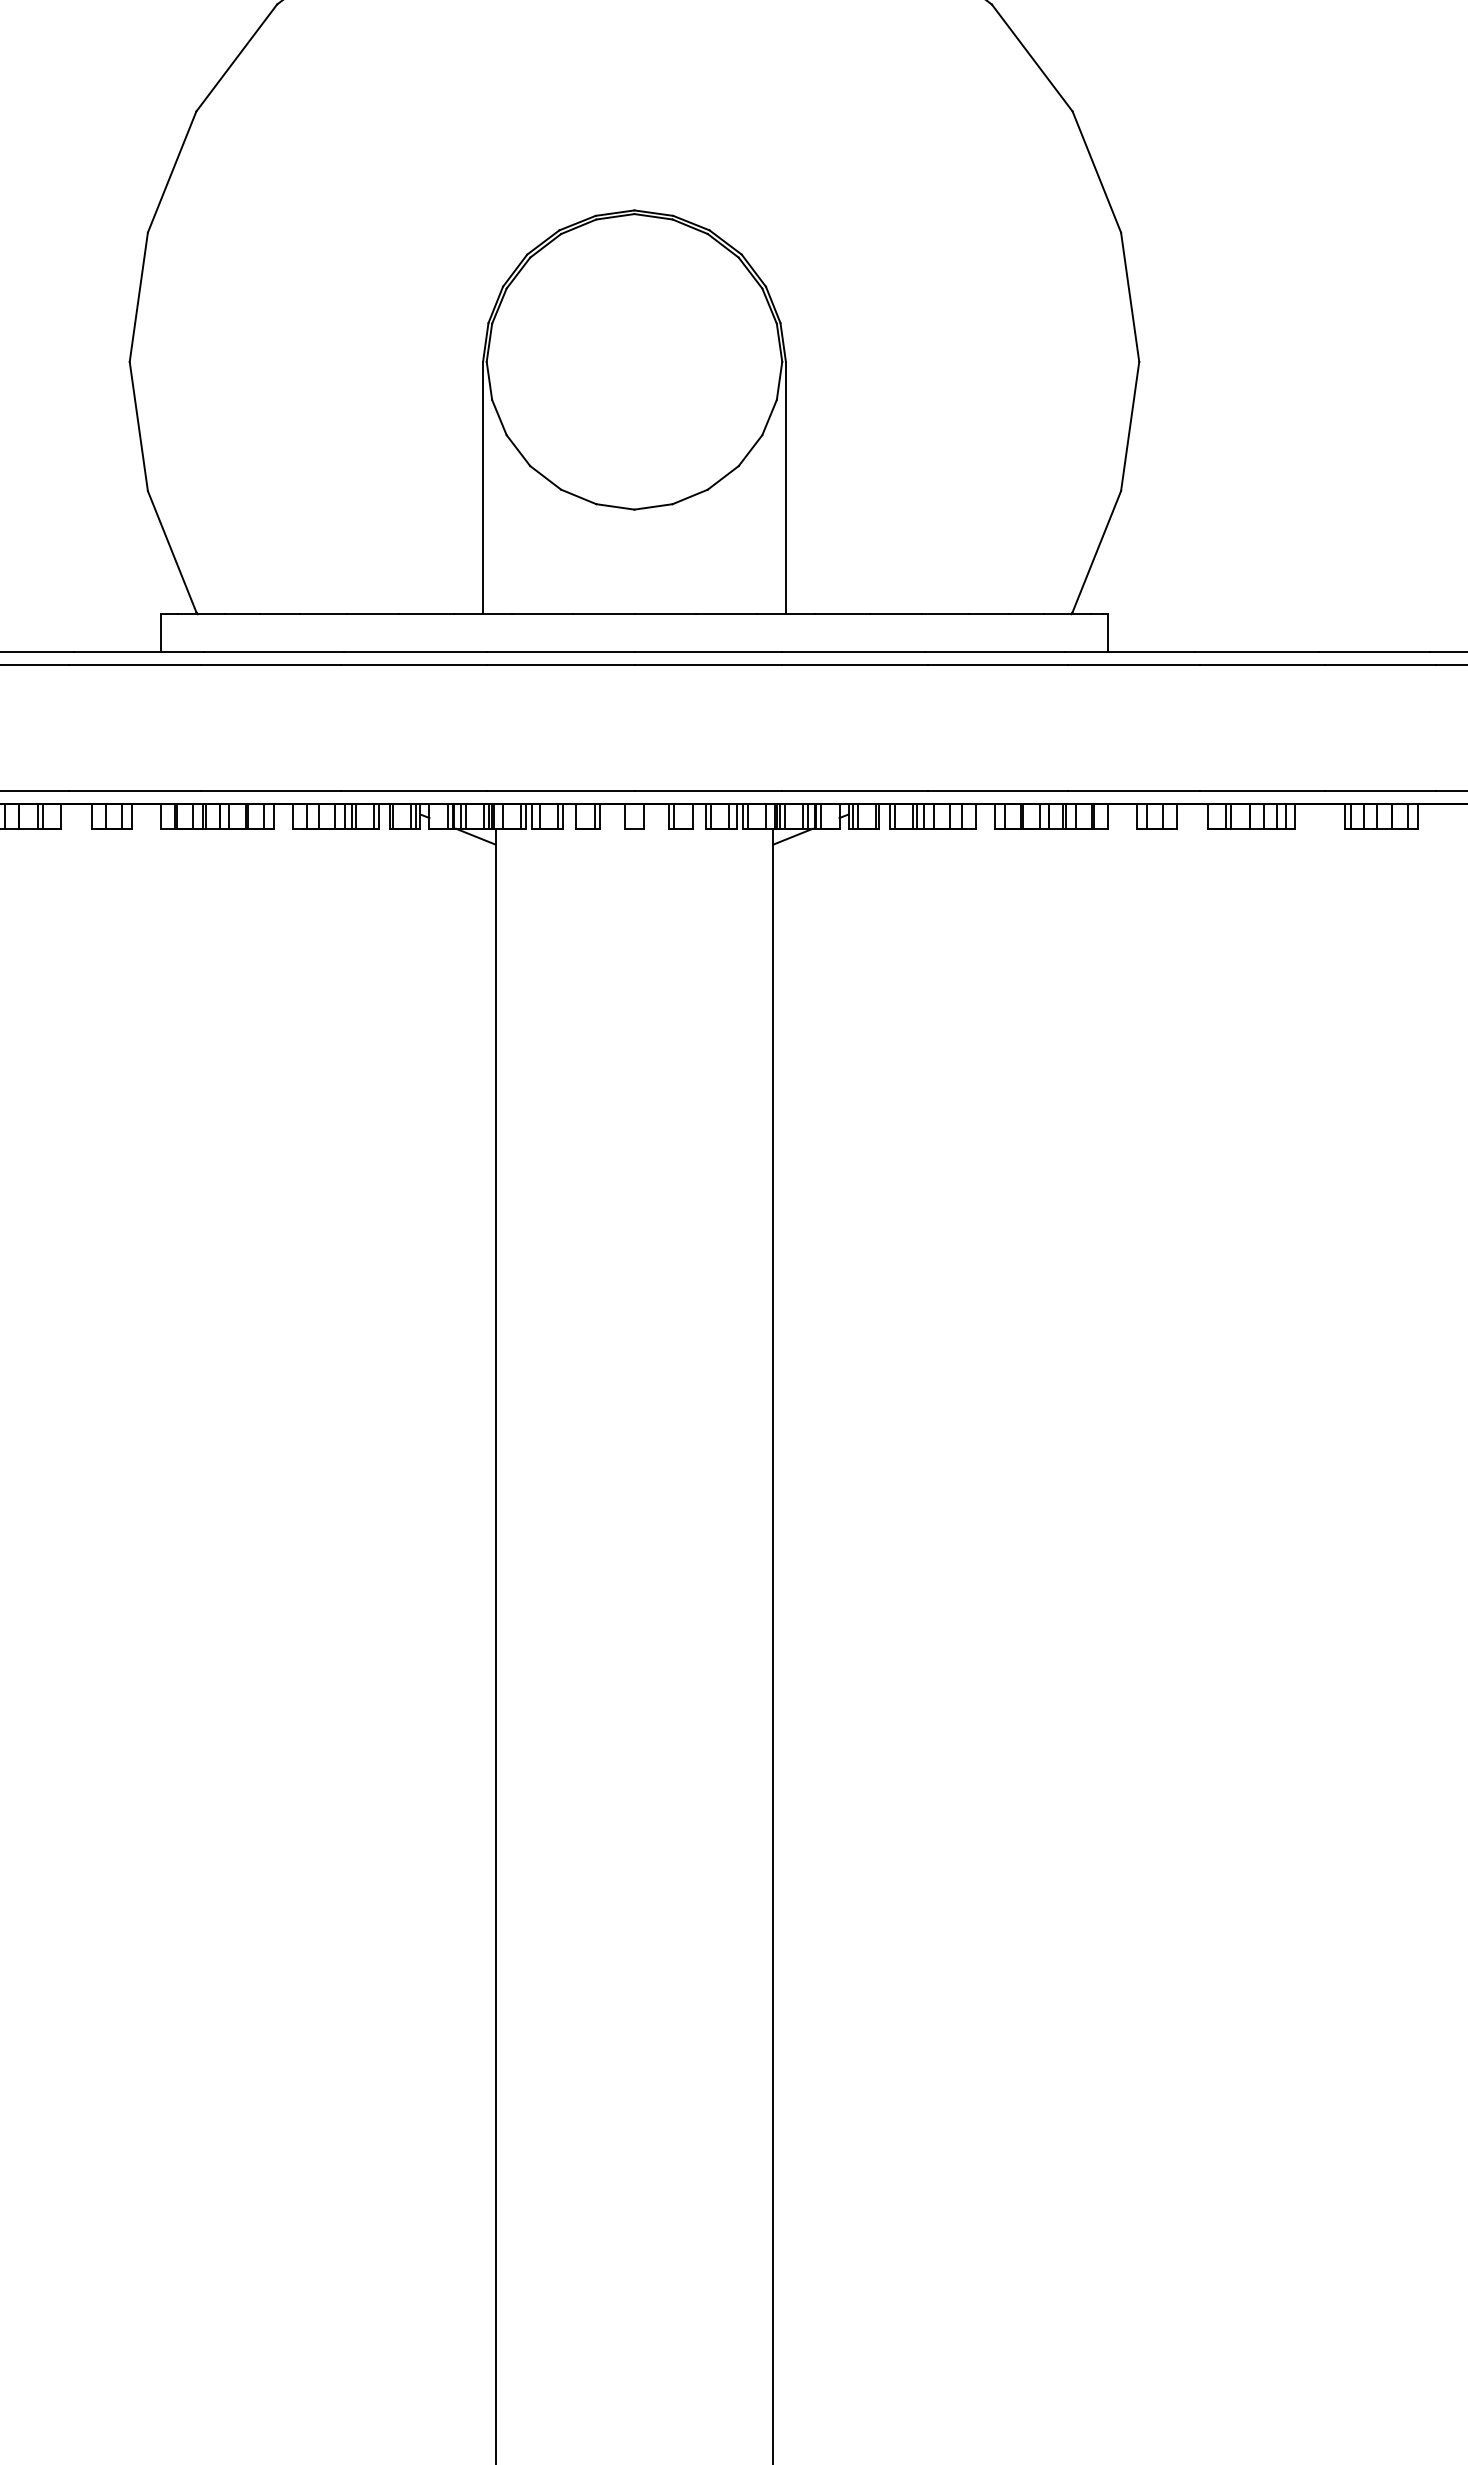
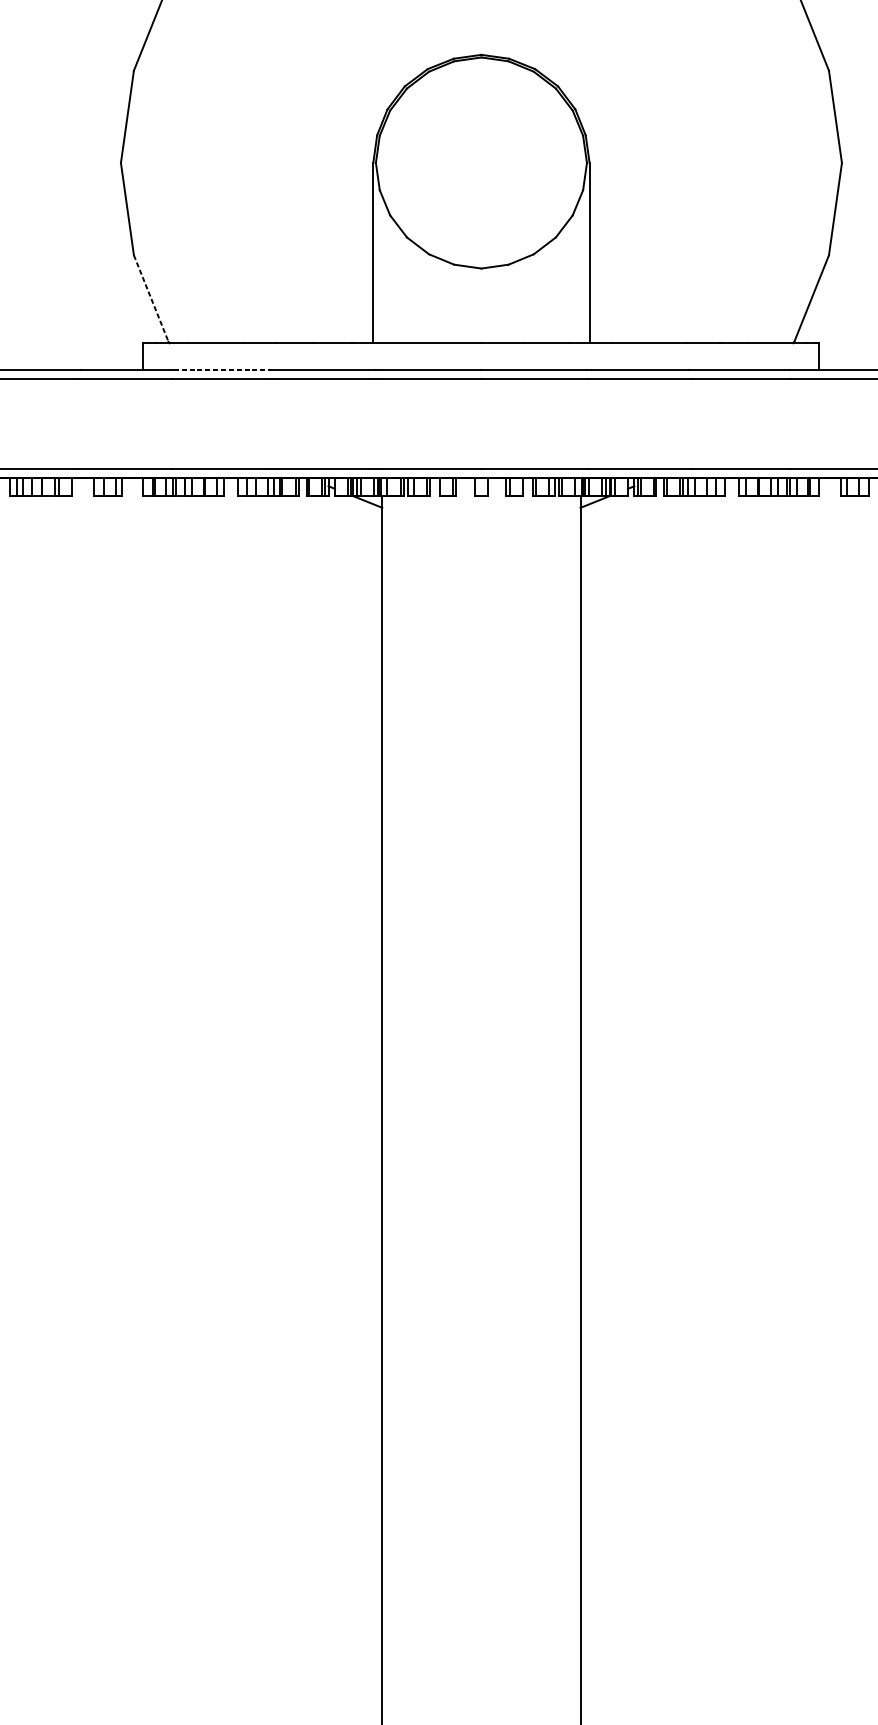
line: (172, 552) -> (151, 299), solid -> dashed
line: (274, 652) -> (224, 370), solid -> dashed

